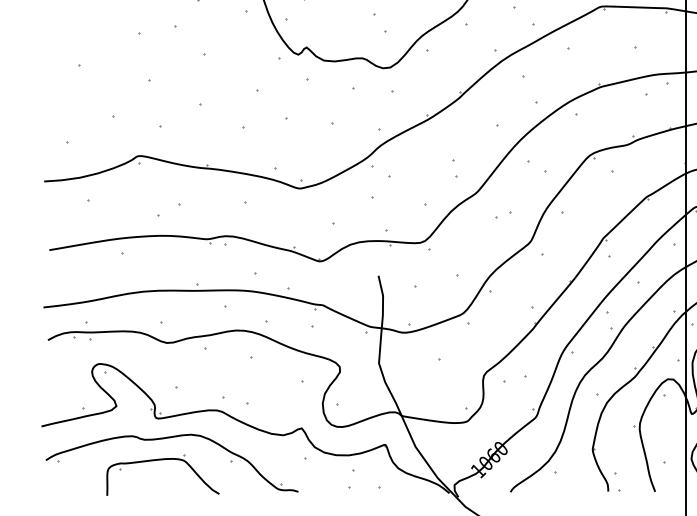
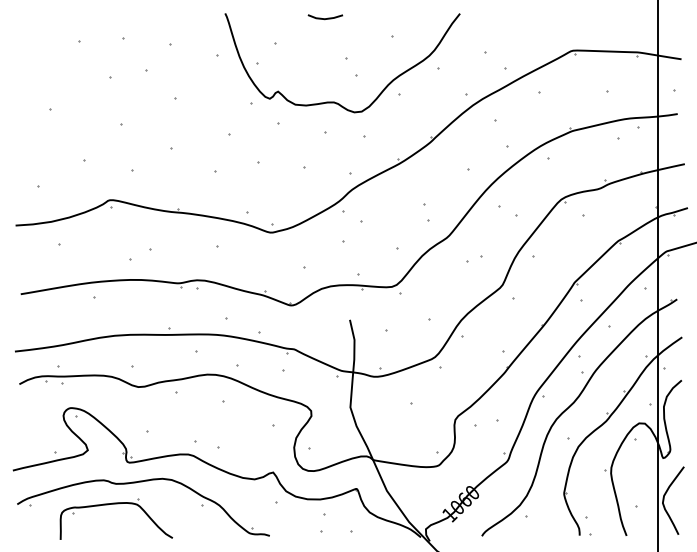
part: (163, 460) -> (116, 504), moved

